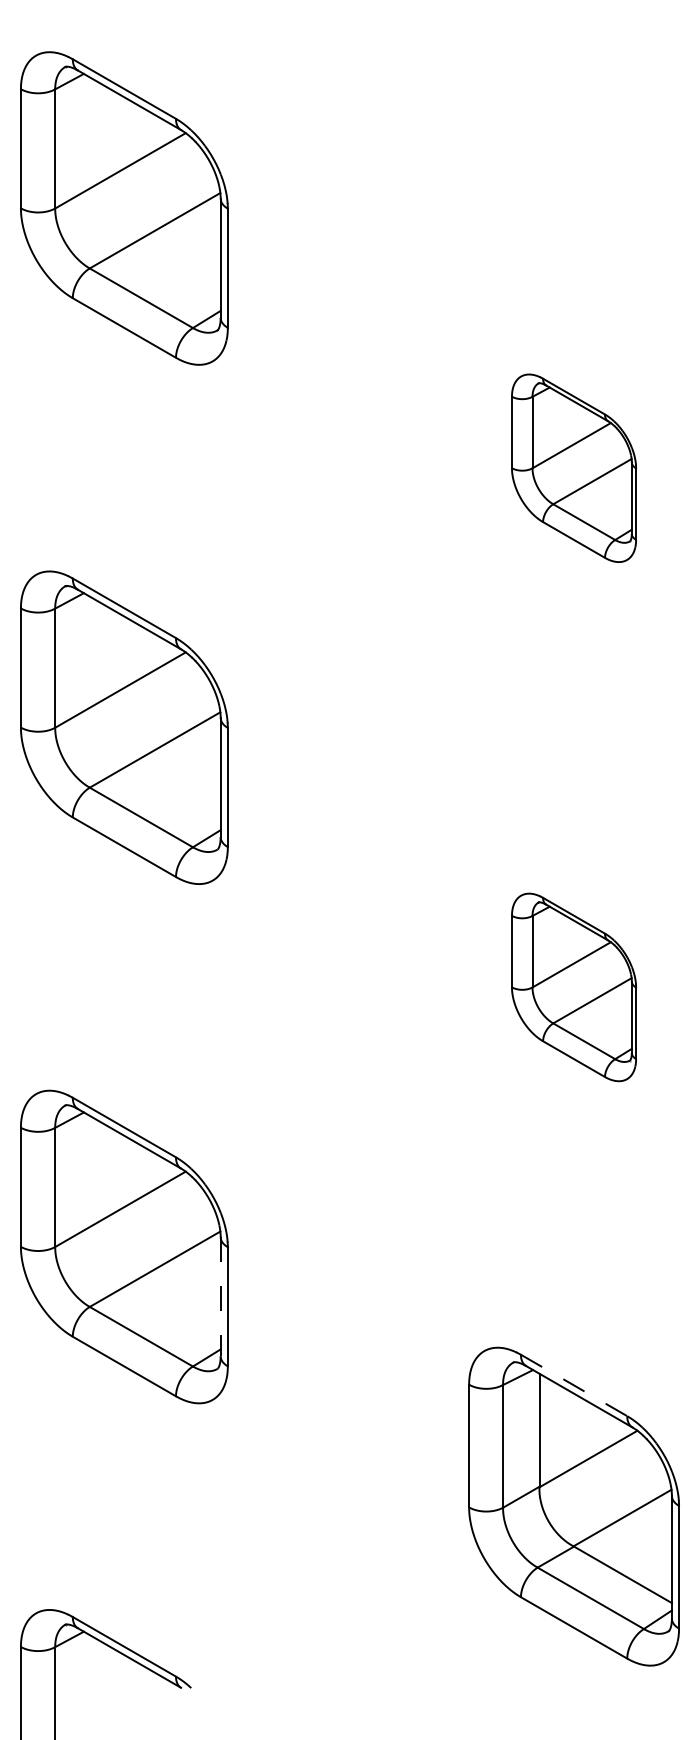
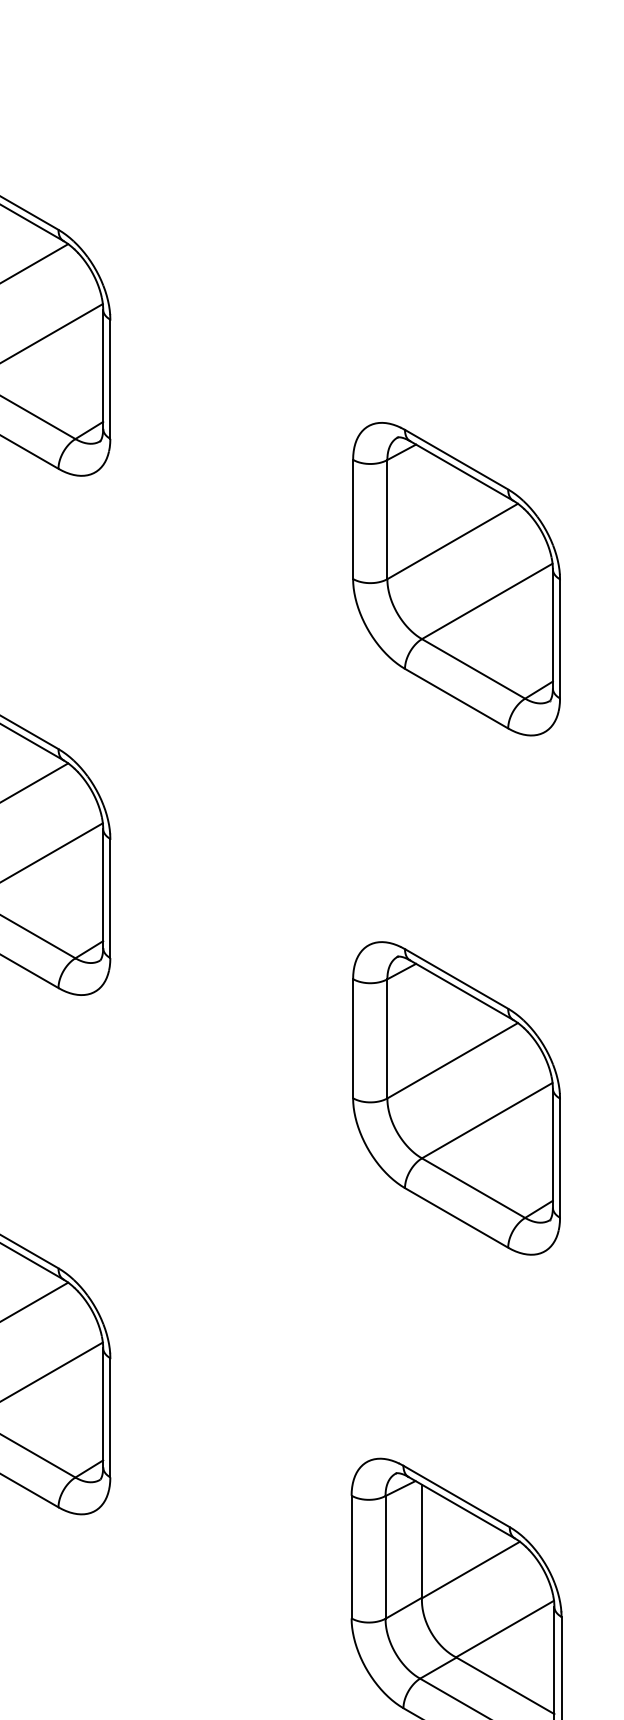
part: (573, 468) -> (456, 579), size x1.67
part: (573, 987) -> (456, 1098), size x1.67
line: (220, 1296) -> (103, 1407), dashed -> solid
line: (574, 1385) -> (457, 1496), dashed -> solid

